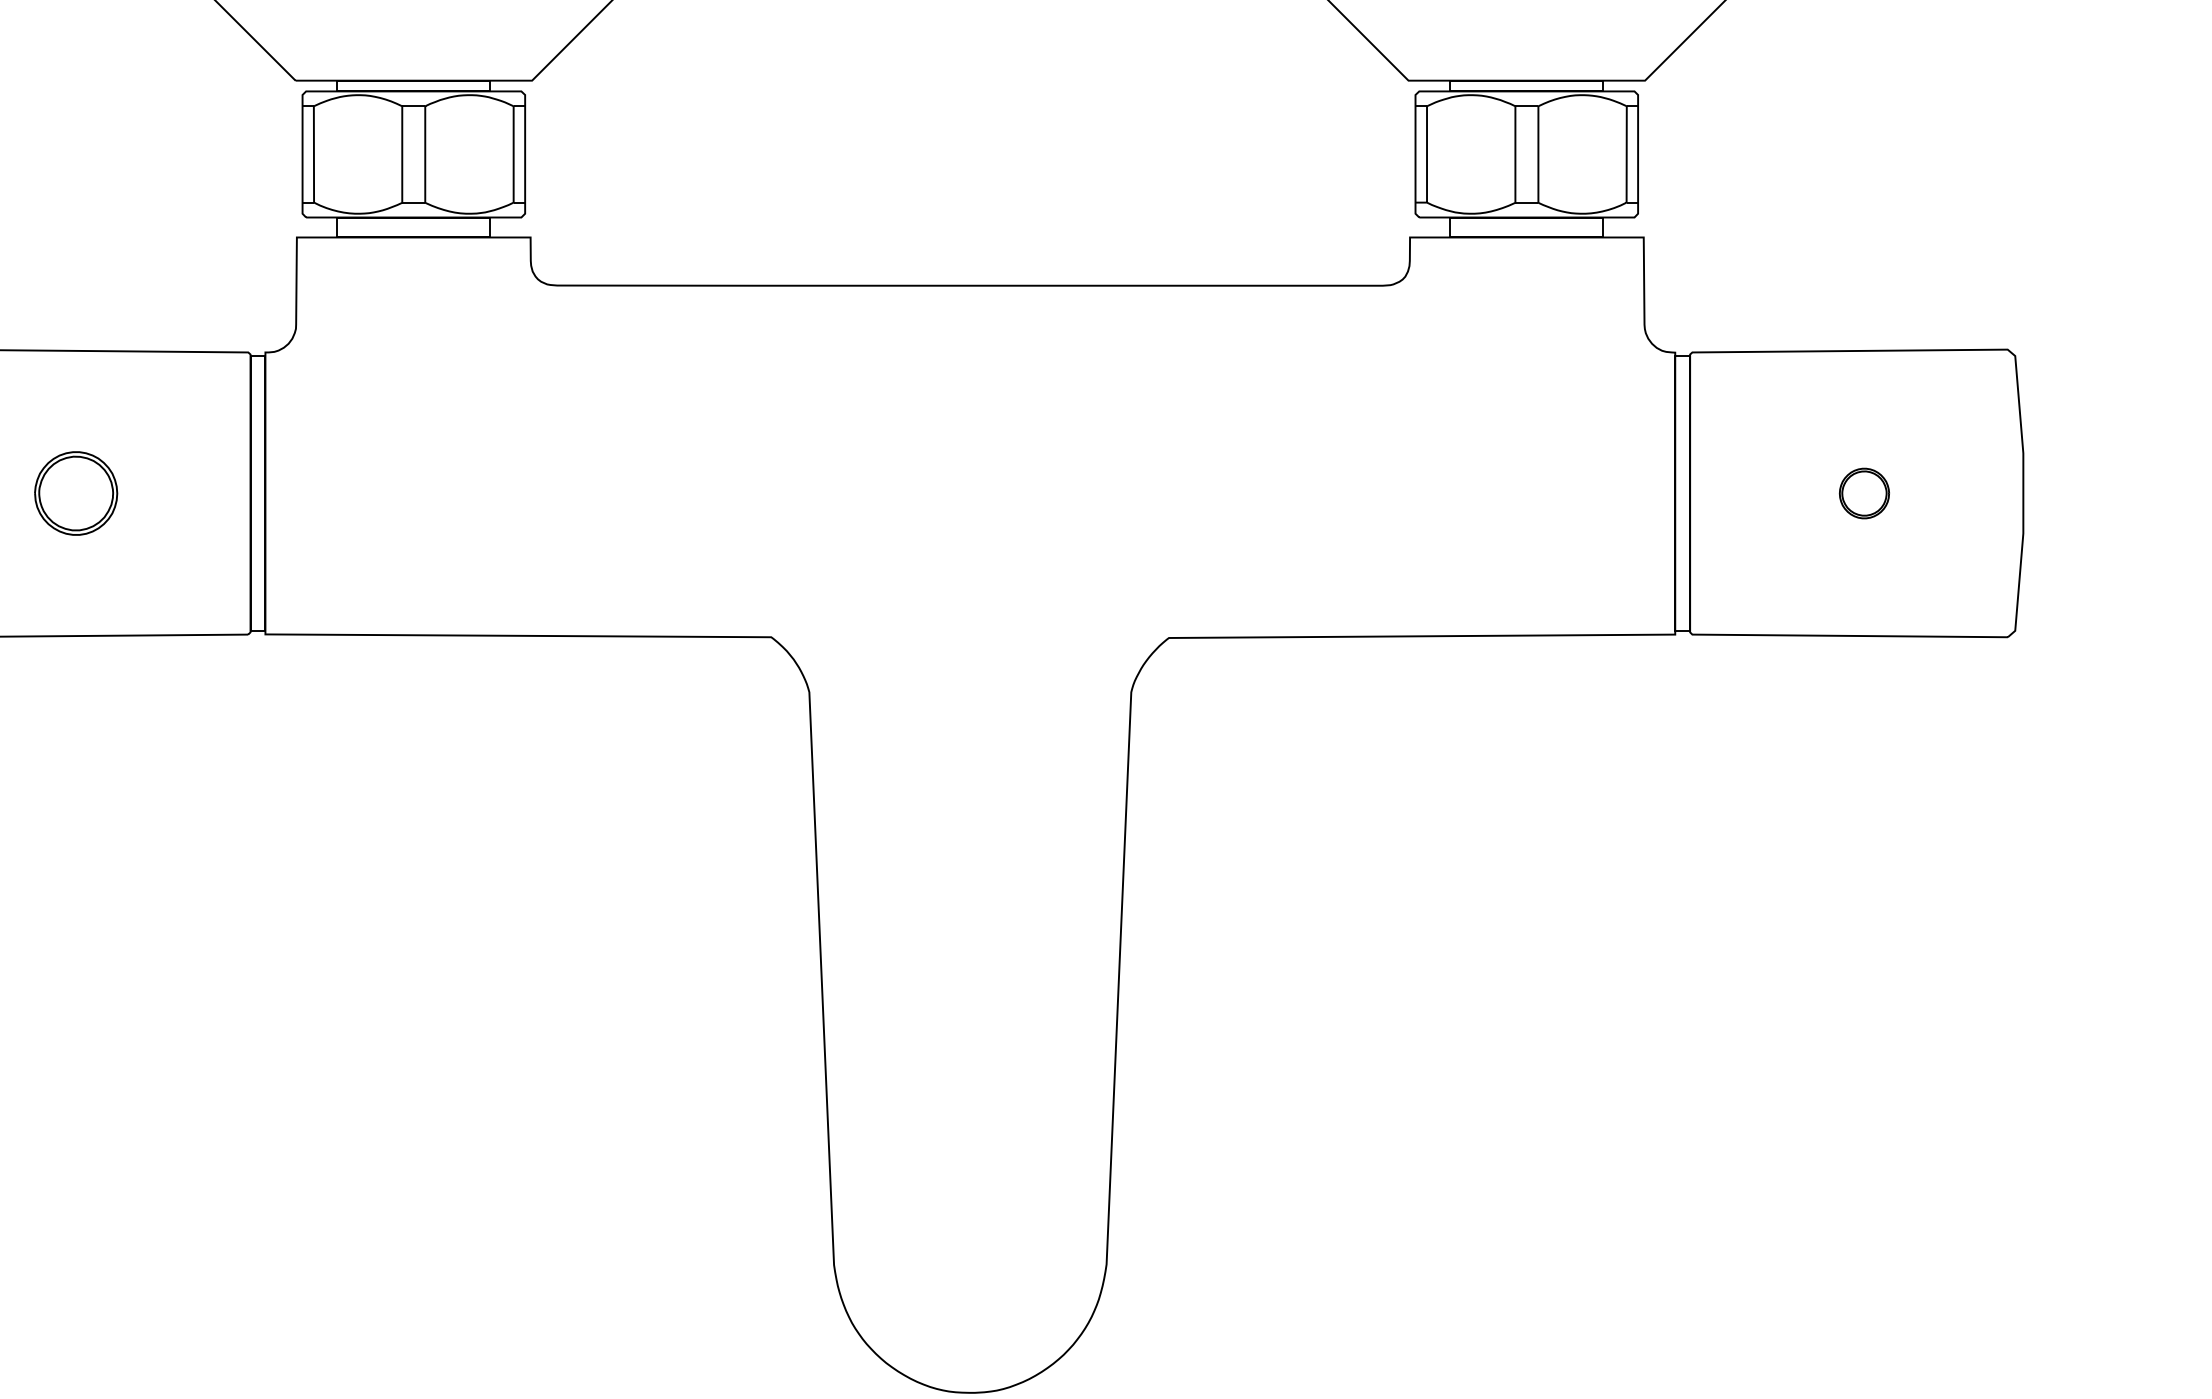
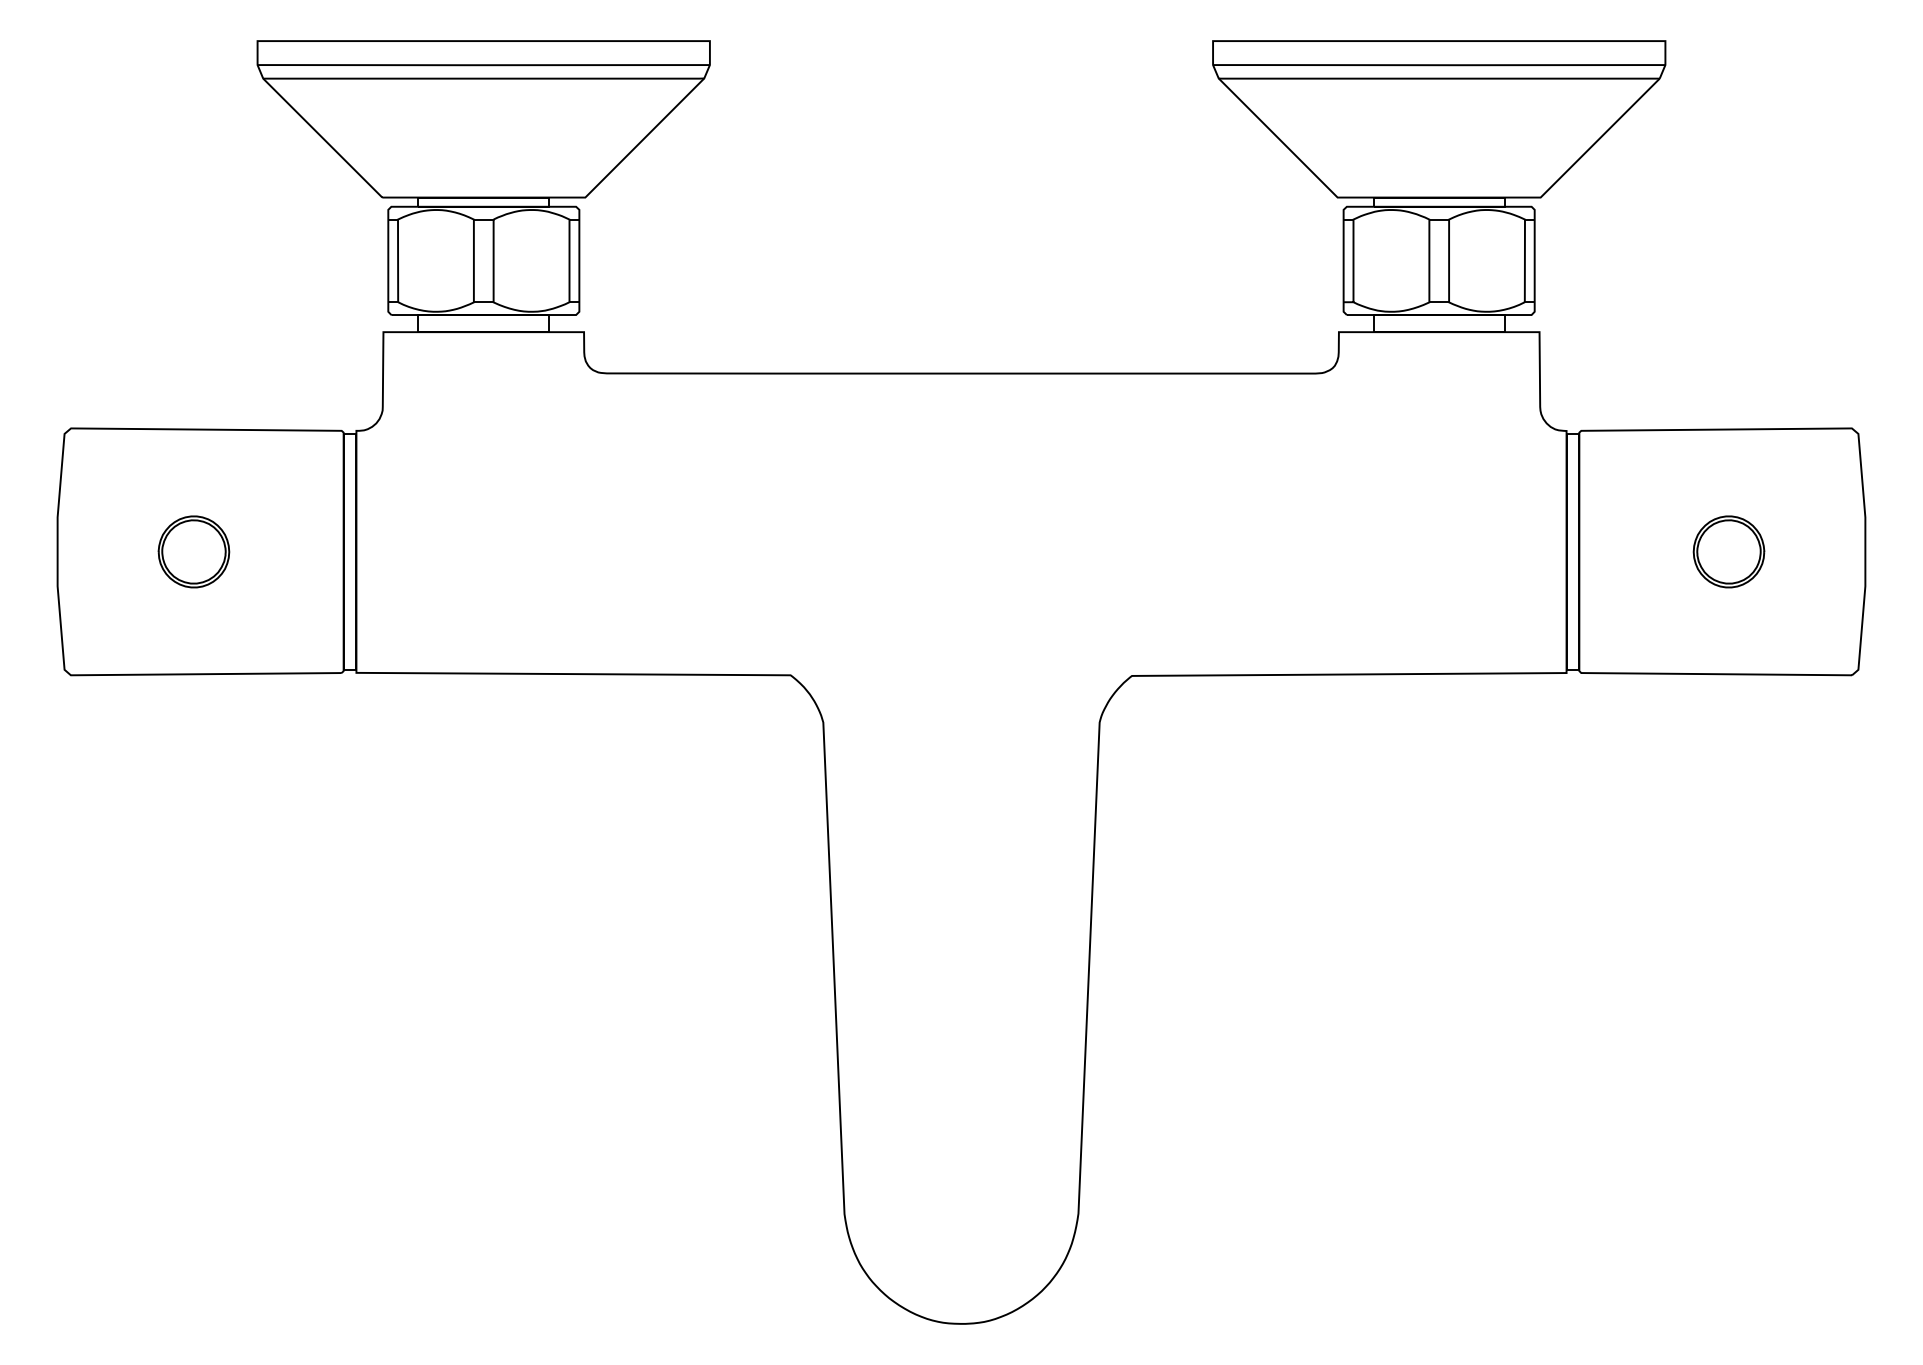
part: (1863, 493) -> (1728, 551), size x1.67

